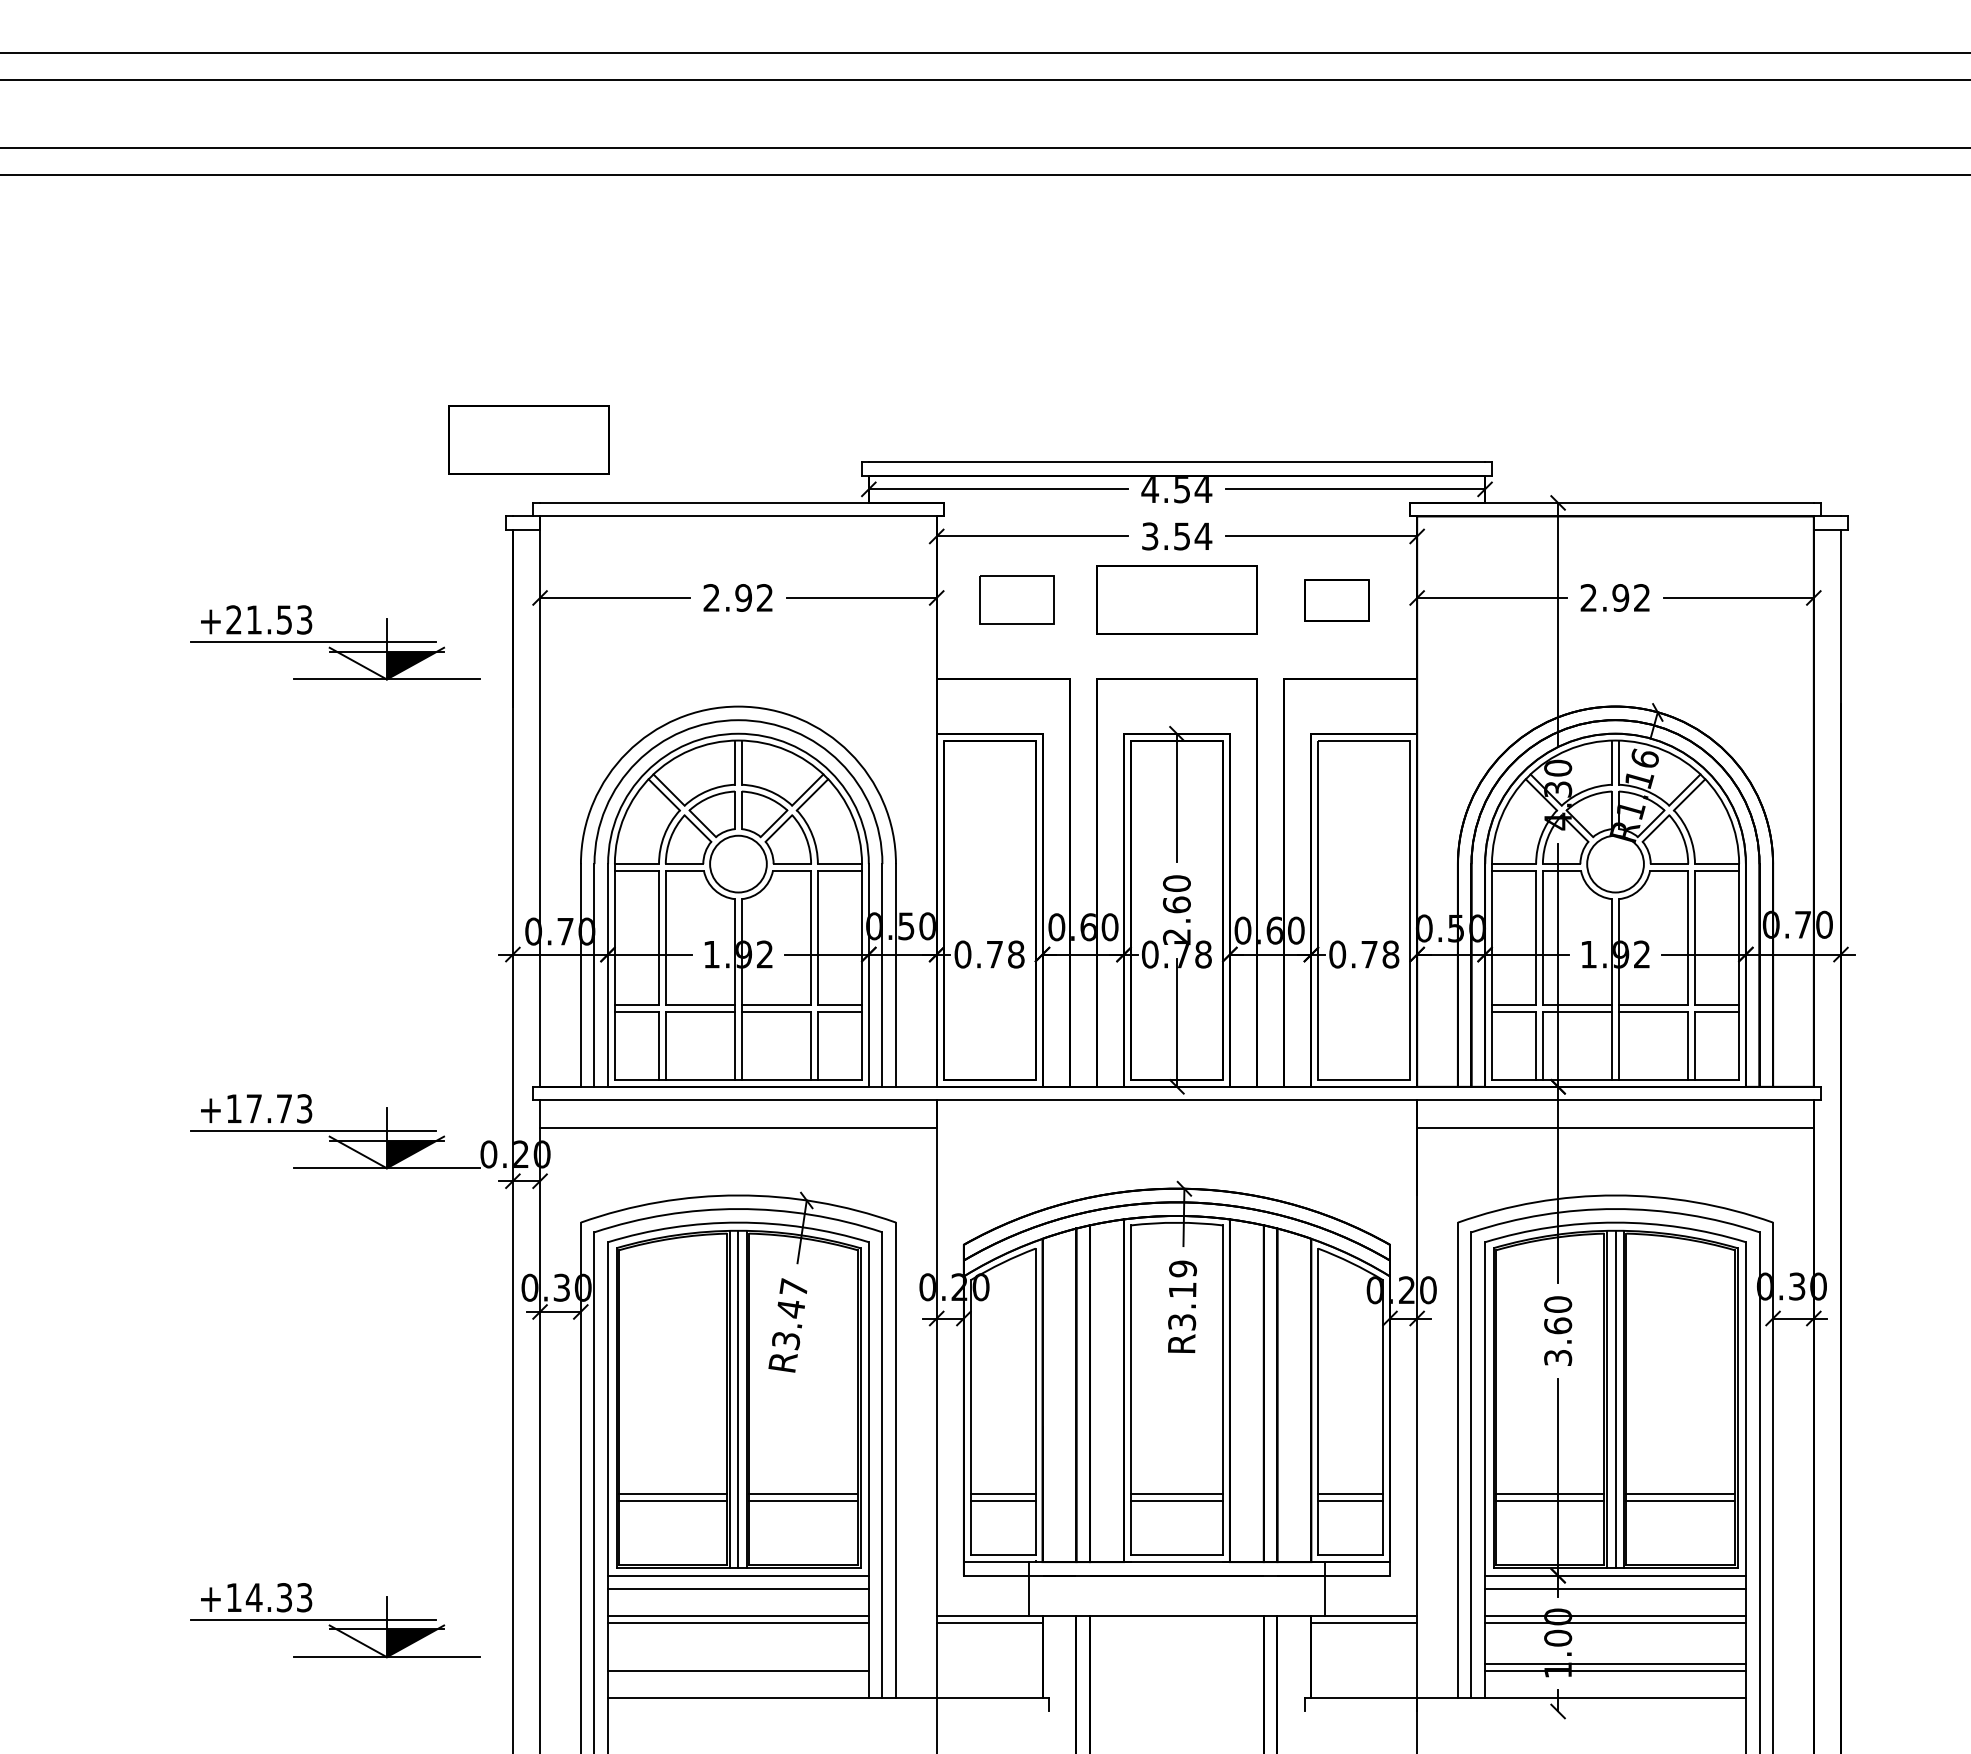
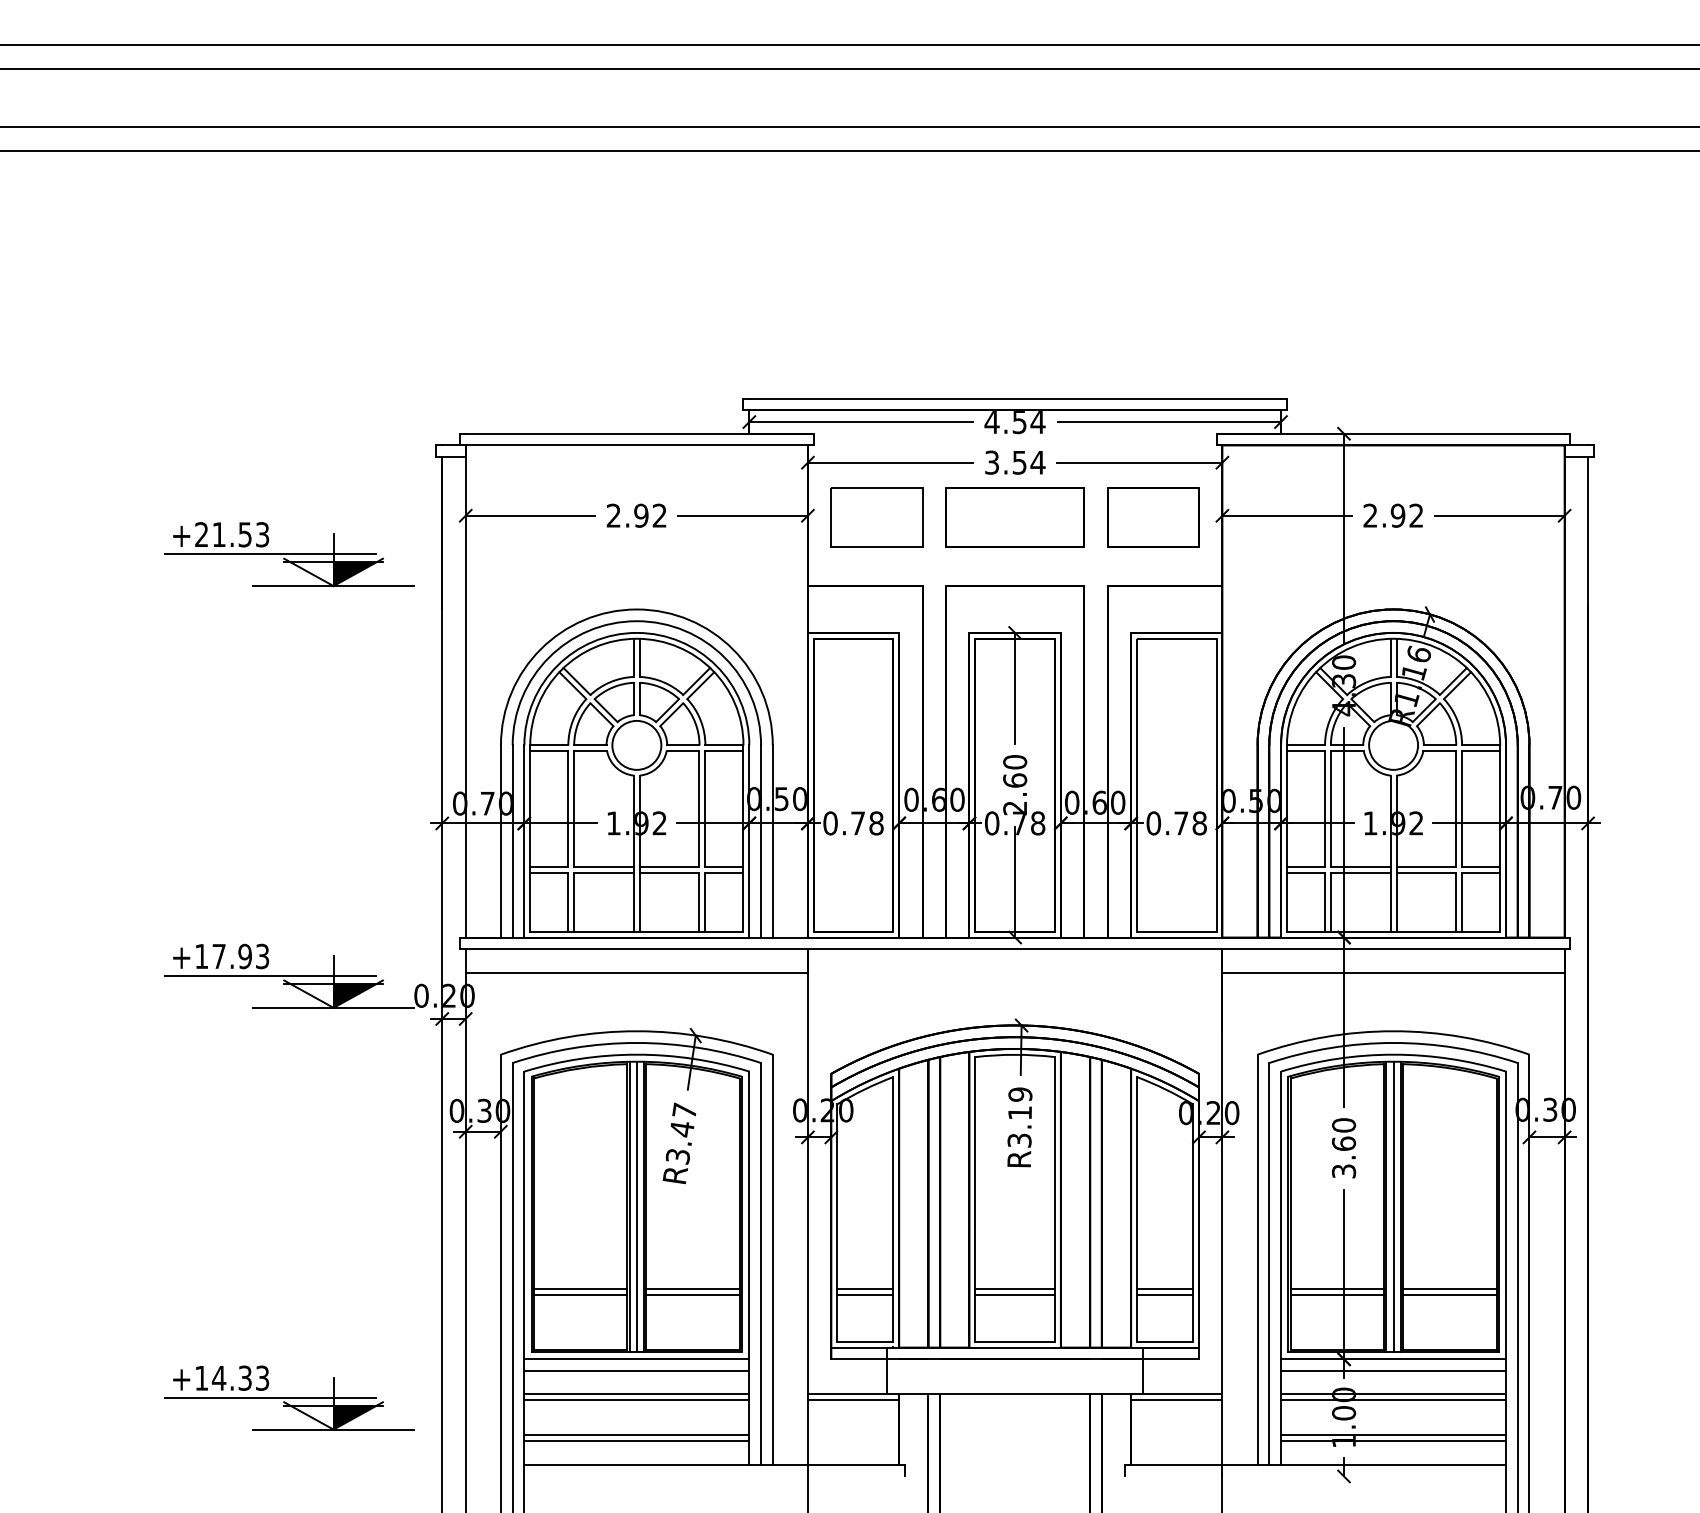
part: (528, 440) -> (455, 379), removed
part: (1016, 599) -> (876, 517), size x1.43
part: (1337, 599) -> (1153, 517), size x1.67
text: (283, 1108) -> (244, 956), +17.73 -> +17.93
line: (738, 1664) -> (636, 1435), added

